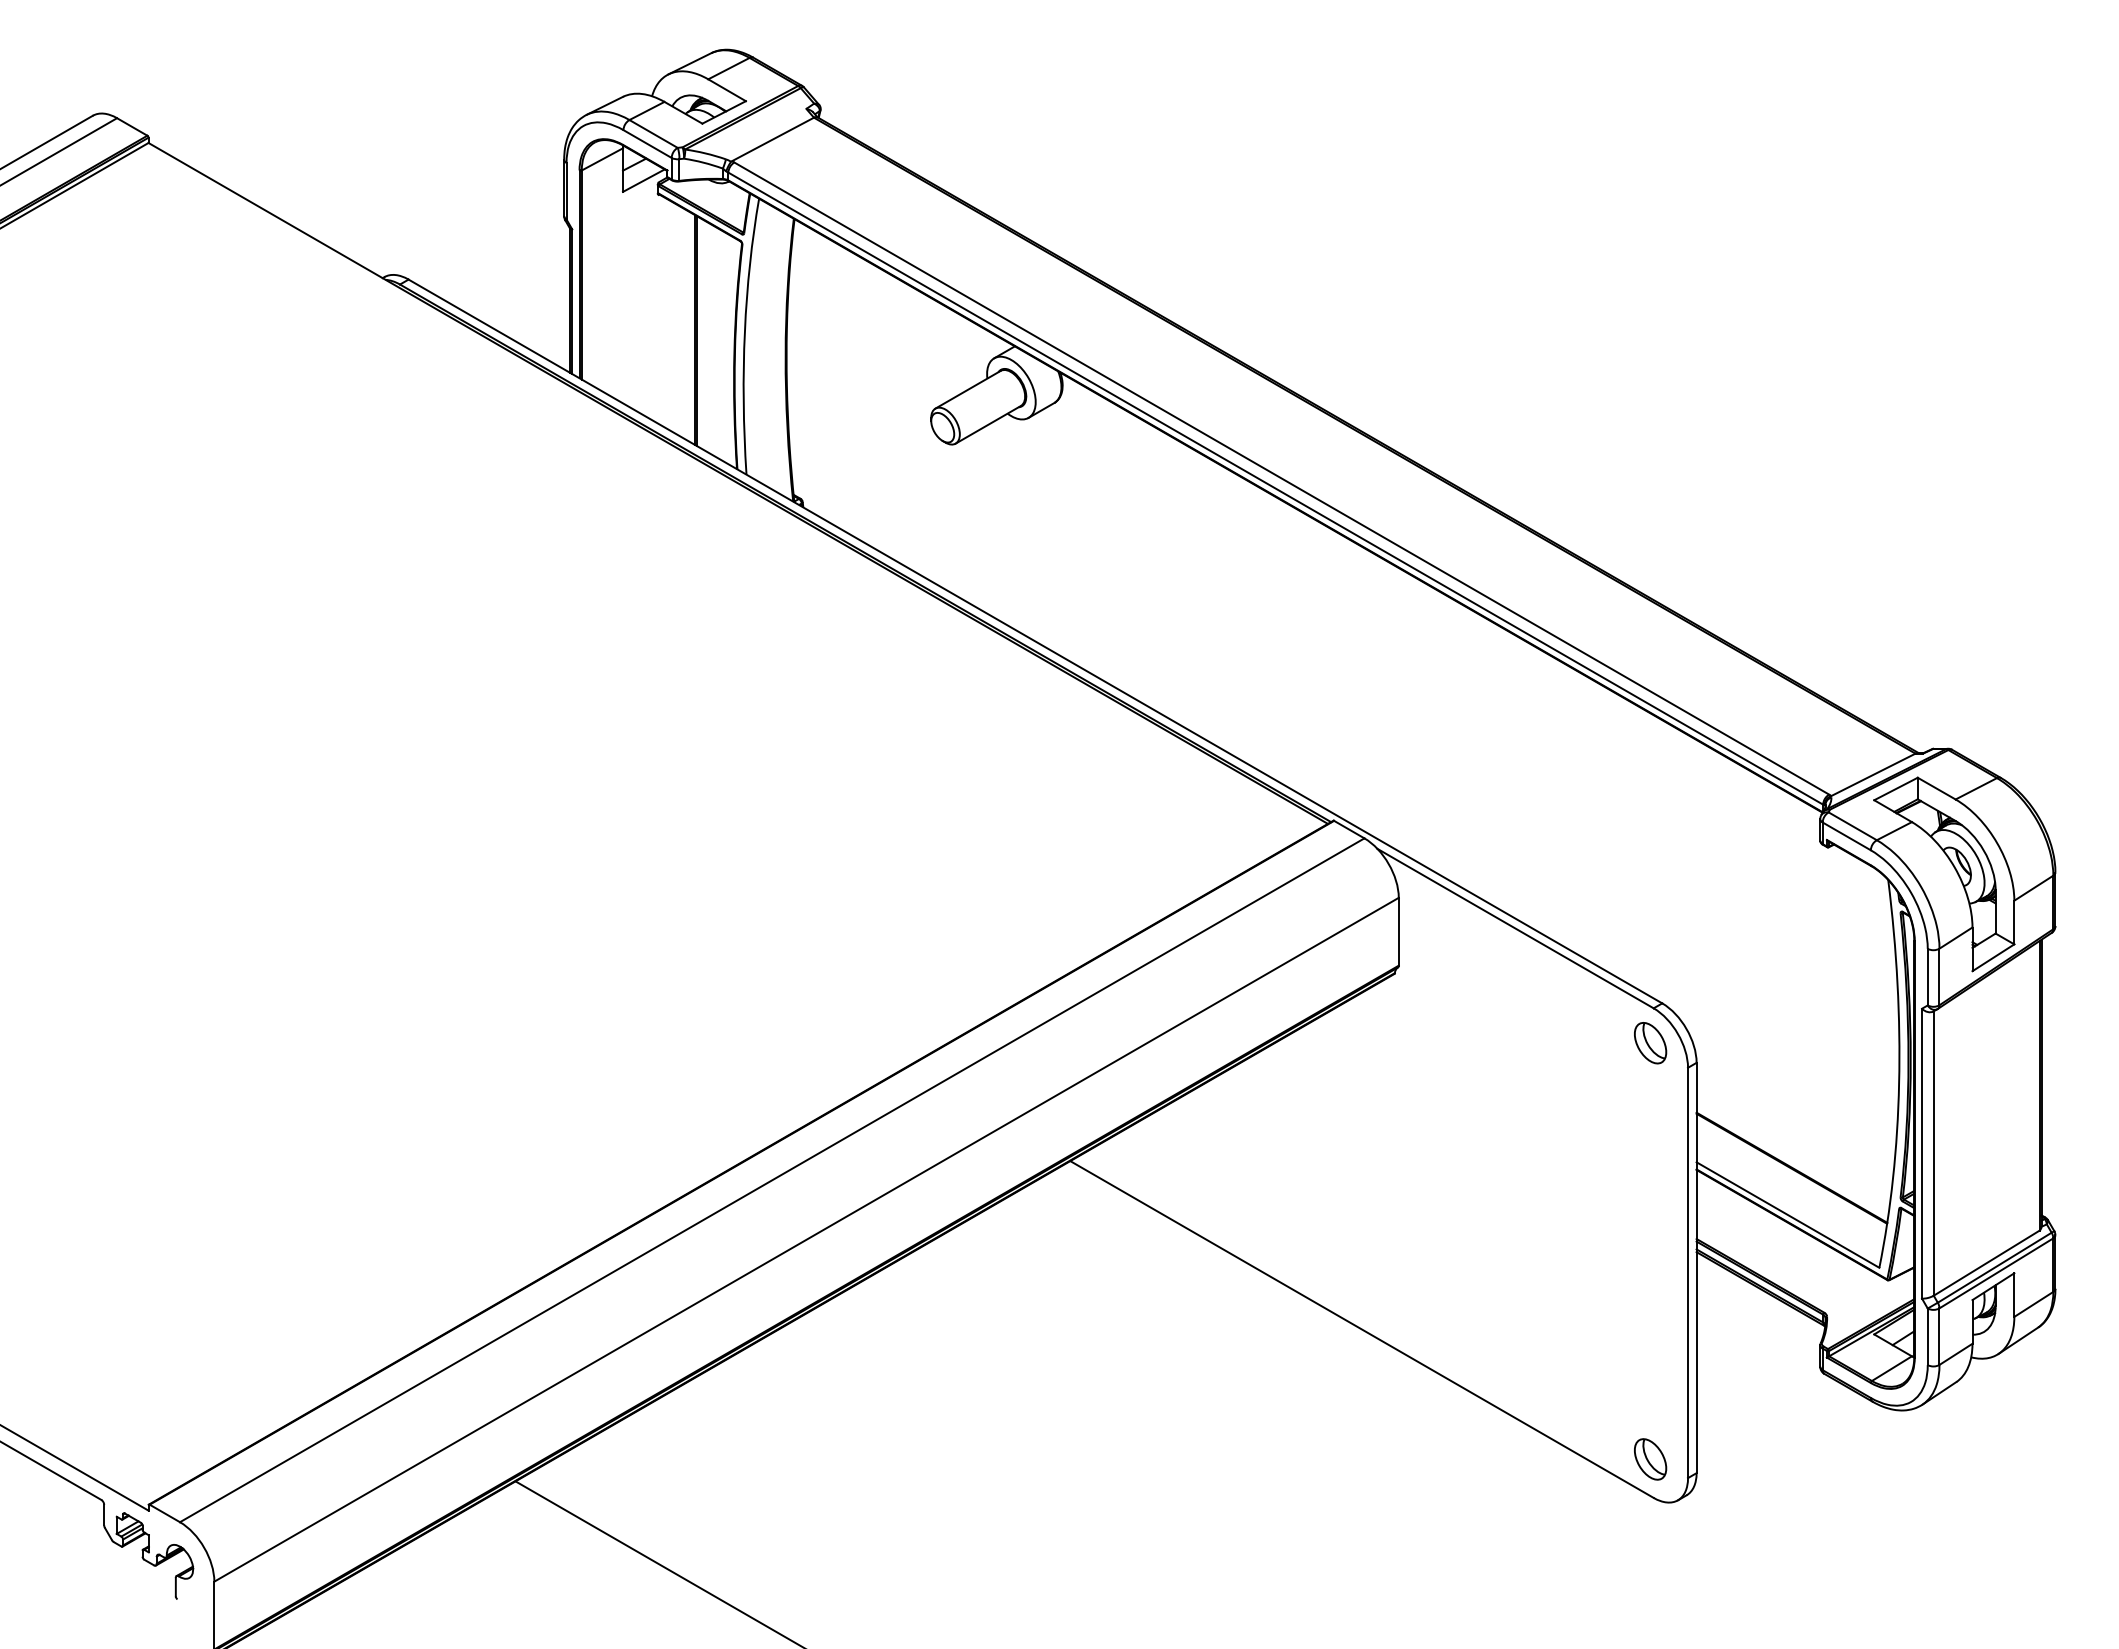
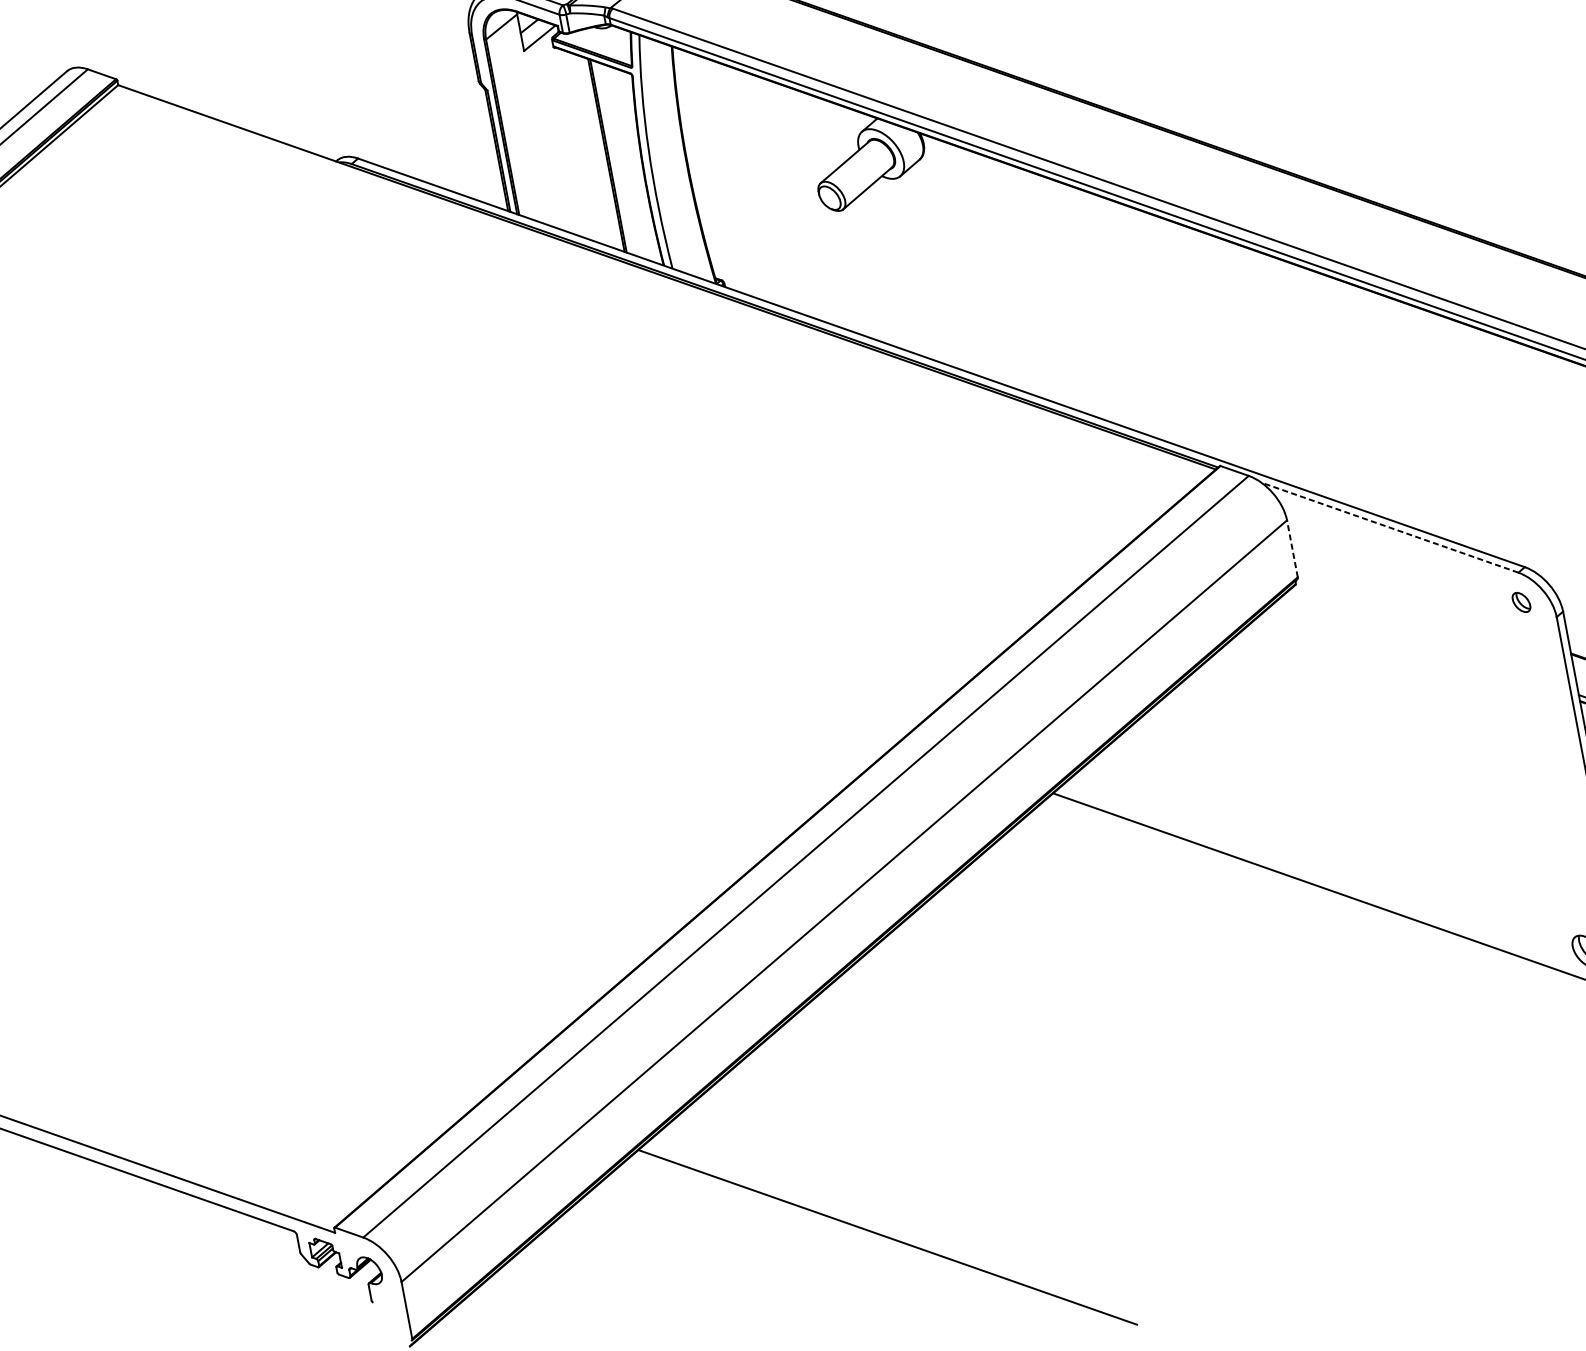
line: (1515, 928) -> (1389, 527), solid -> dashed
line: (1398, 931) -> (1292, 548), solid -> dashed
part: (1650, 1043) -> (1521, 602), size x0.6

